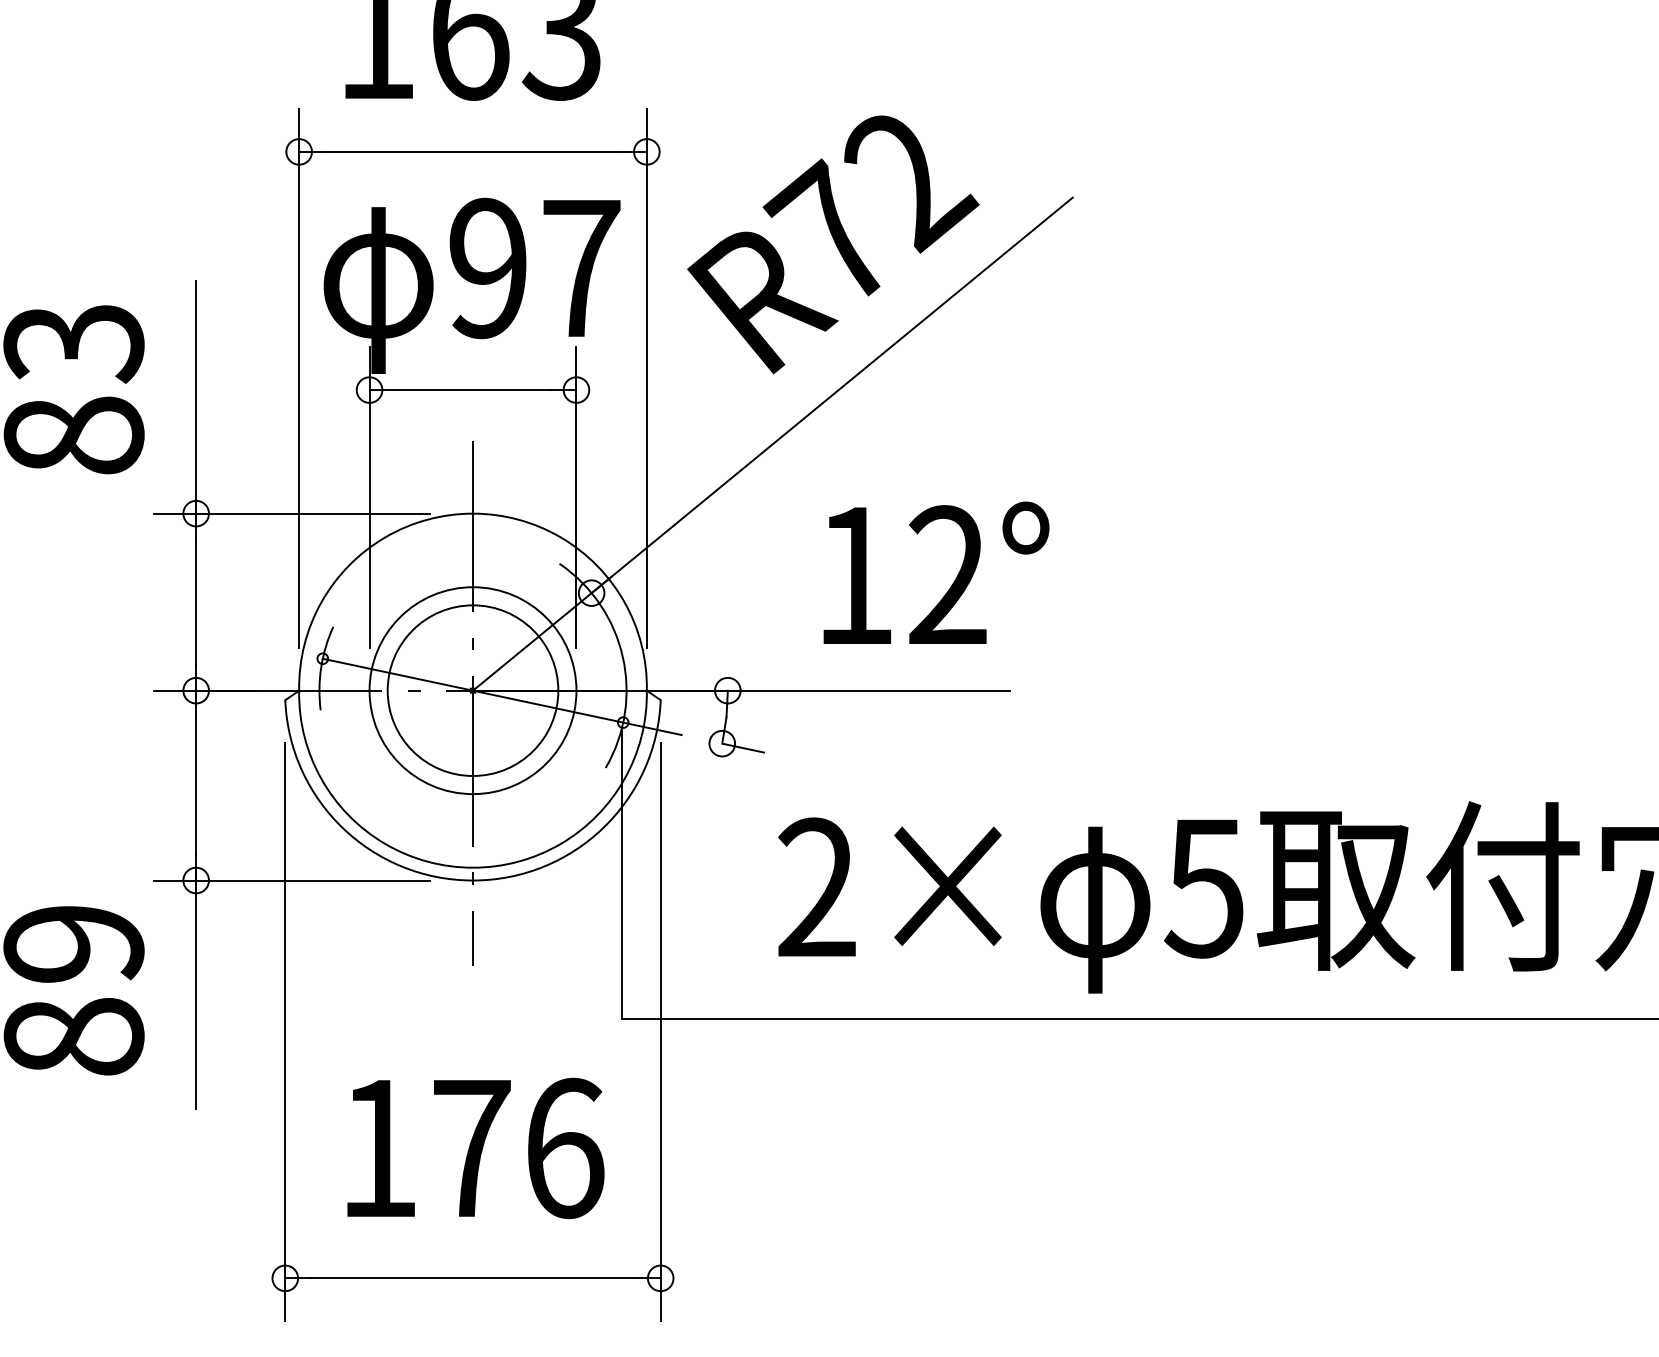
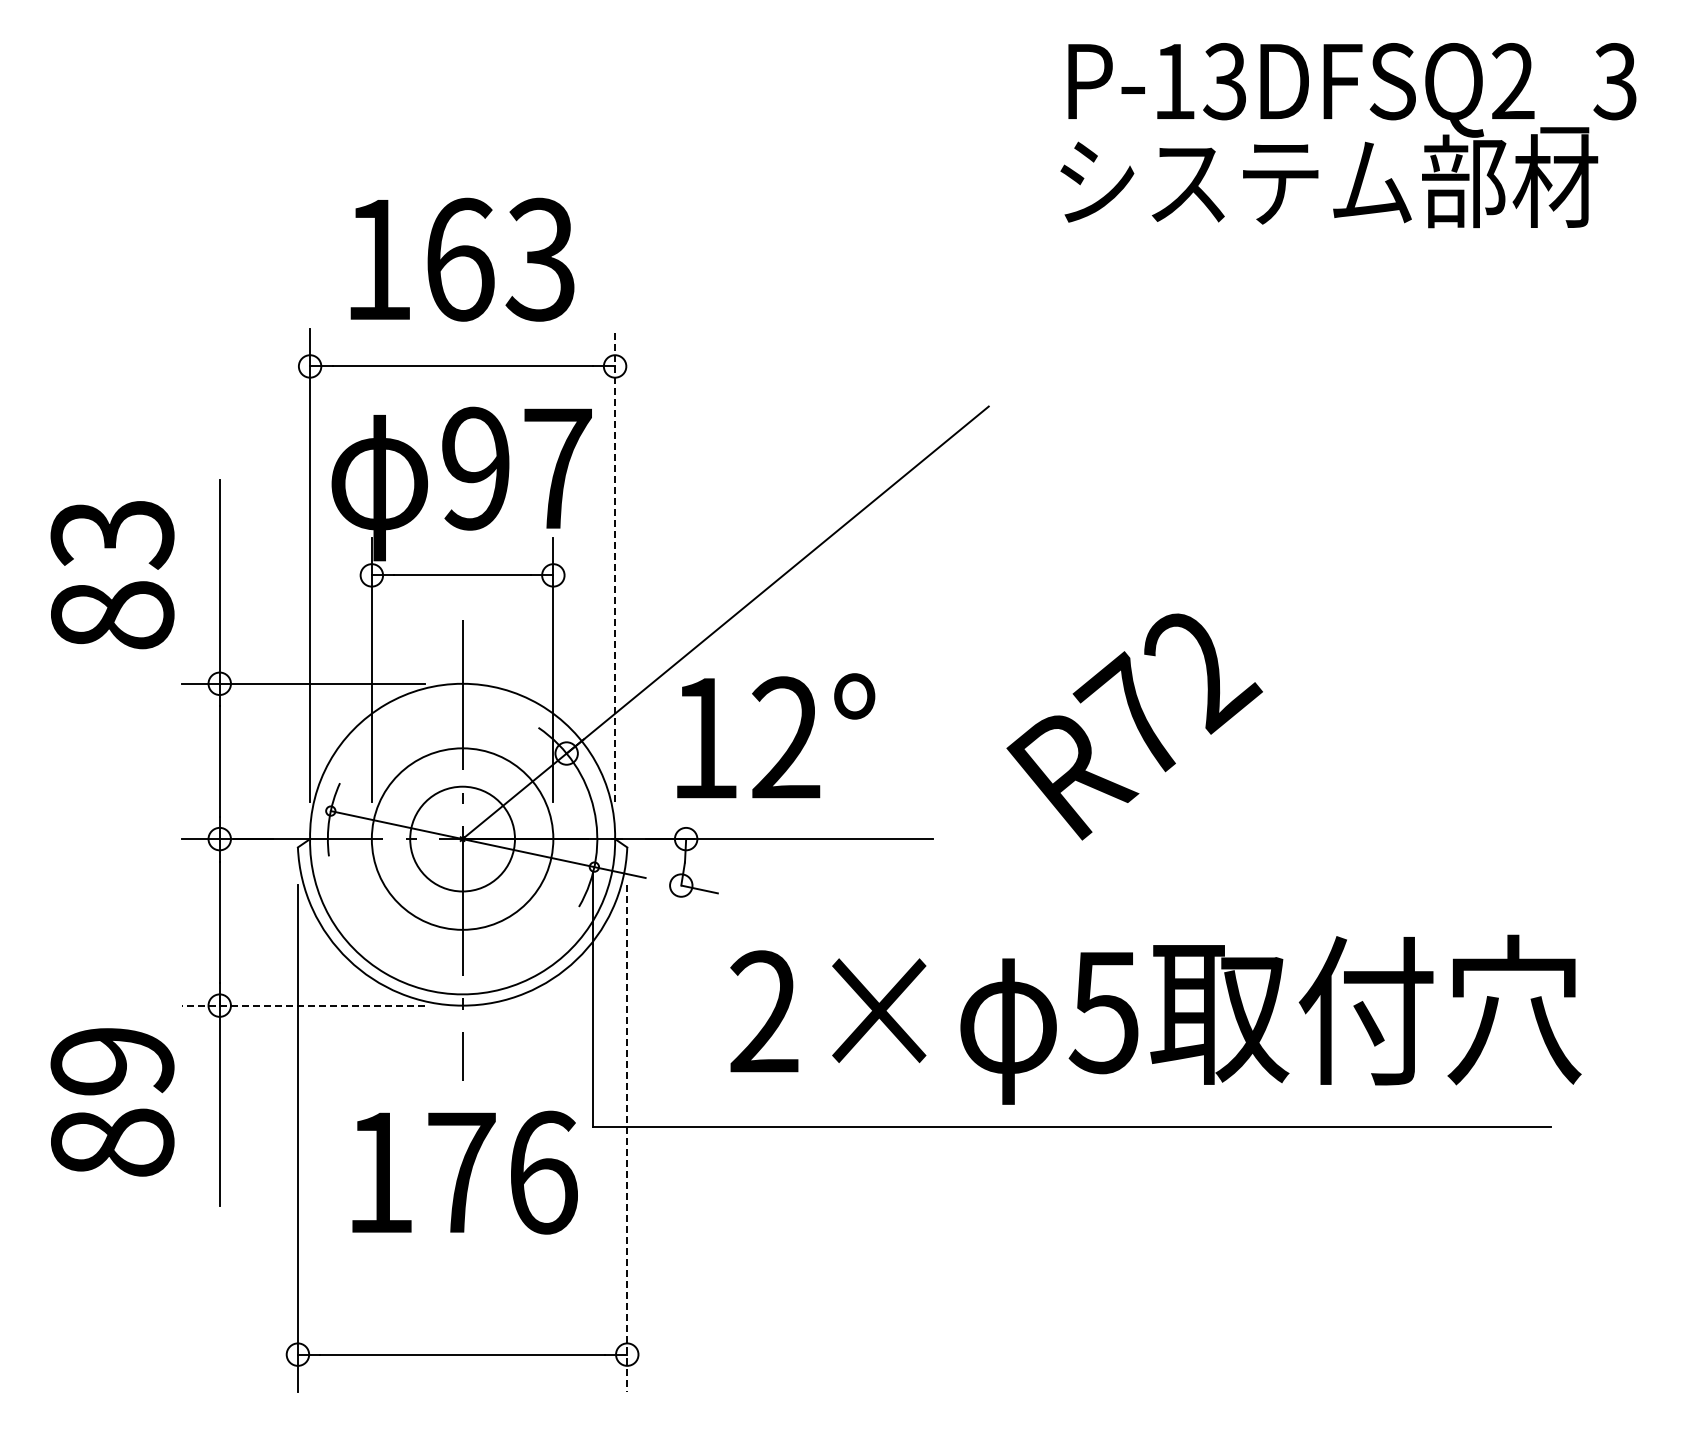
text: (833, 244) -> (1134, 726), moved
line: (647, 377) -> (615, 564), solid -> dashed
text: (936, 572) -> (776, 735), moved
circle: (472, 690) -> (462, 838), size x0.7
line: (291, 880) -> (303, 1005), solid -> dashed
line: (660, 1031) -> (627, 1138), solid -> dashed
text: (475, 1148) -> (464, 1172), moved

